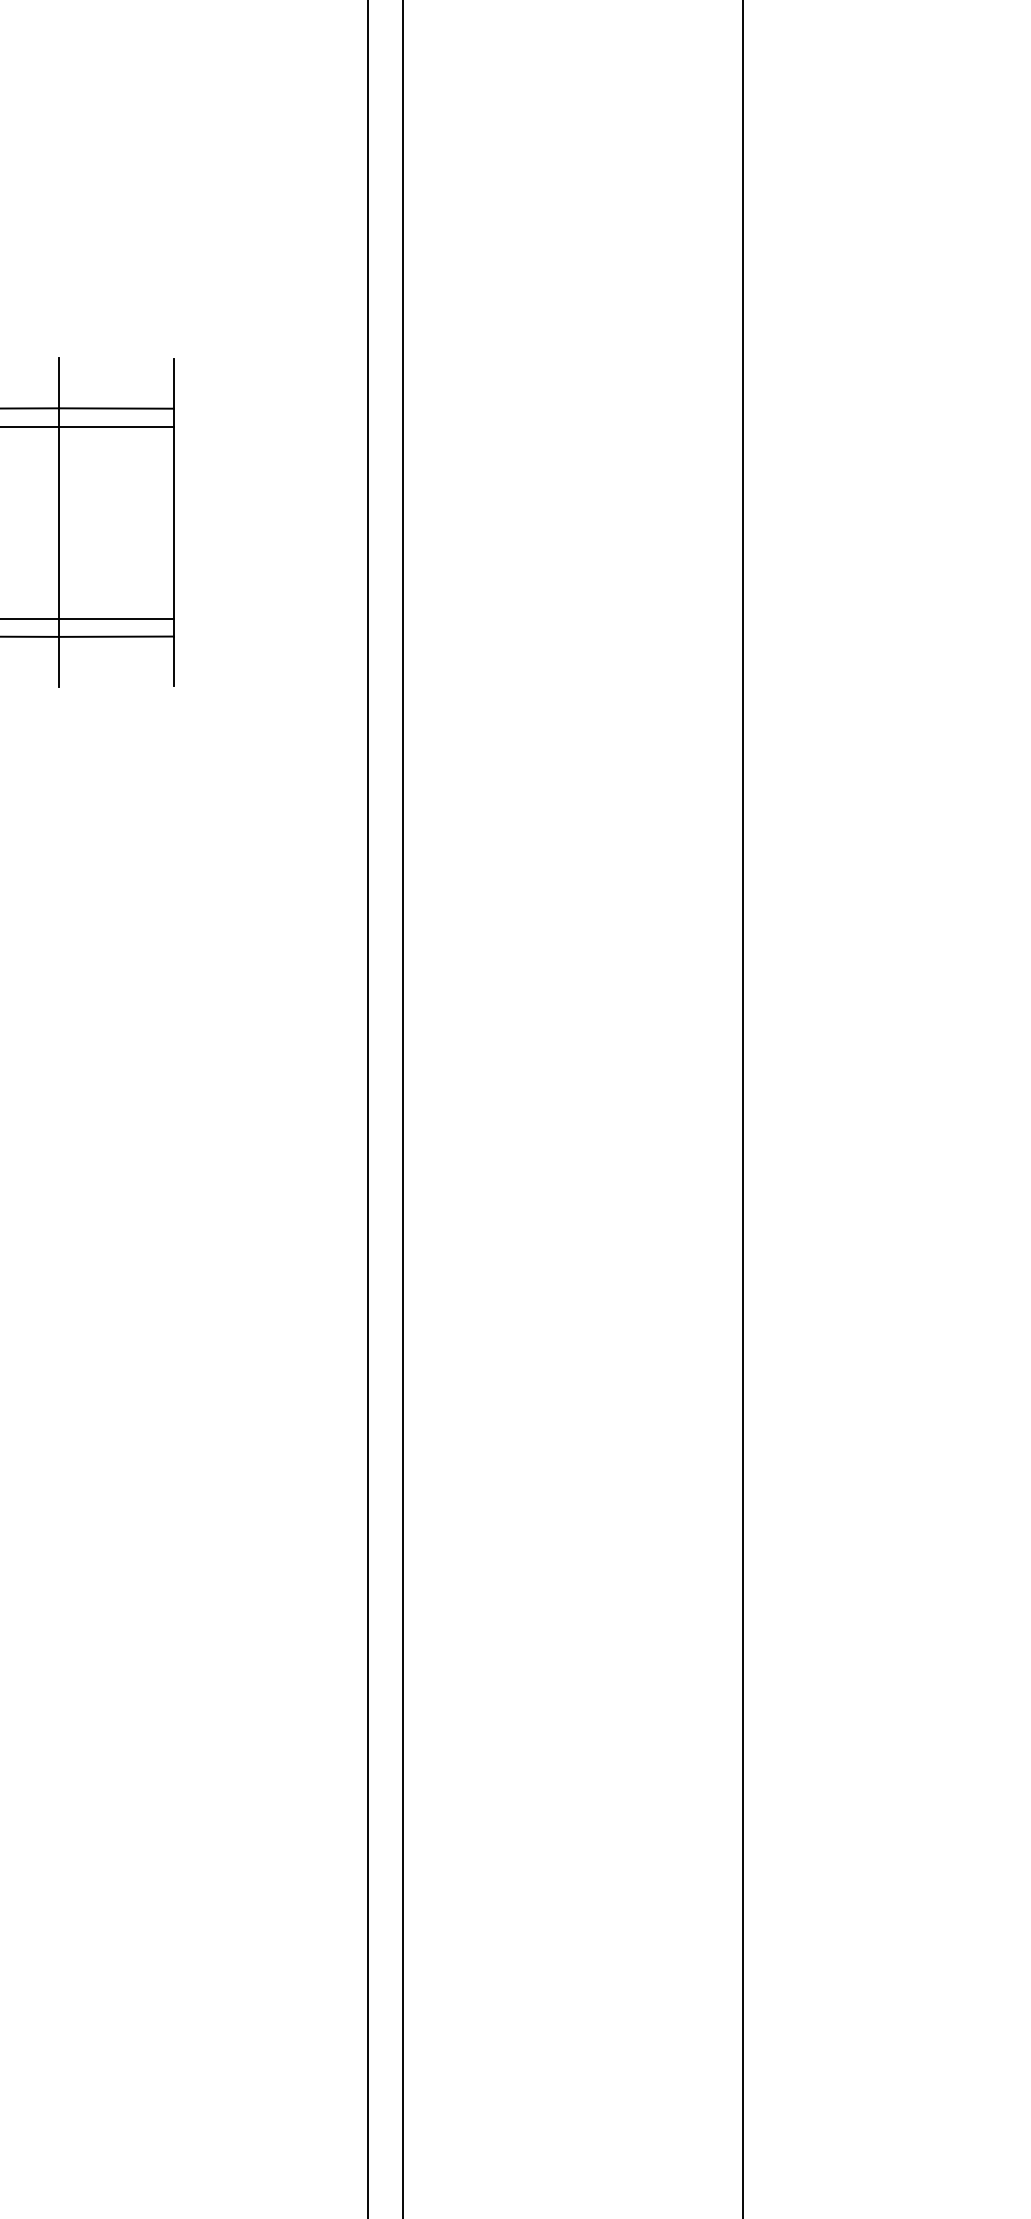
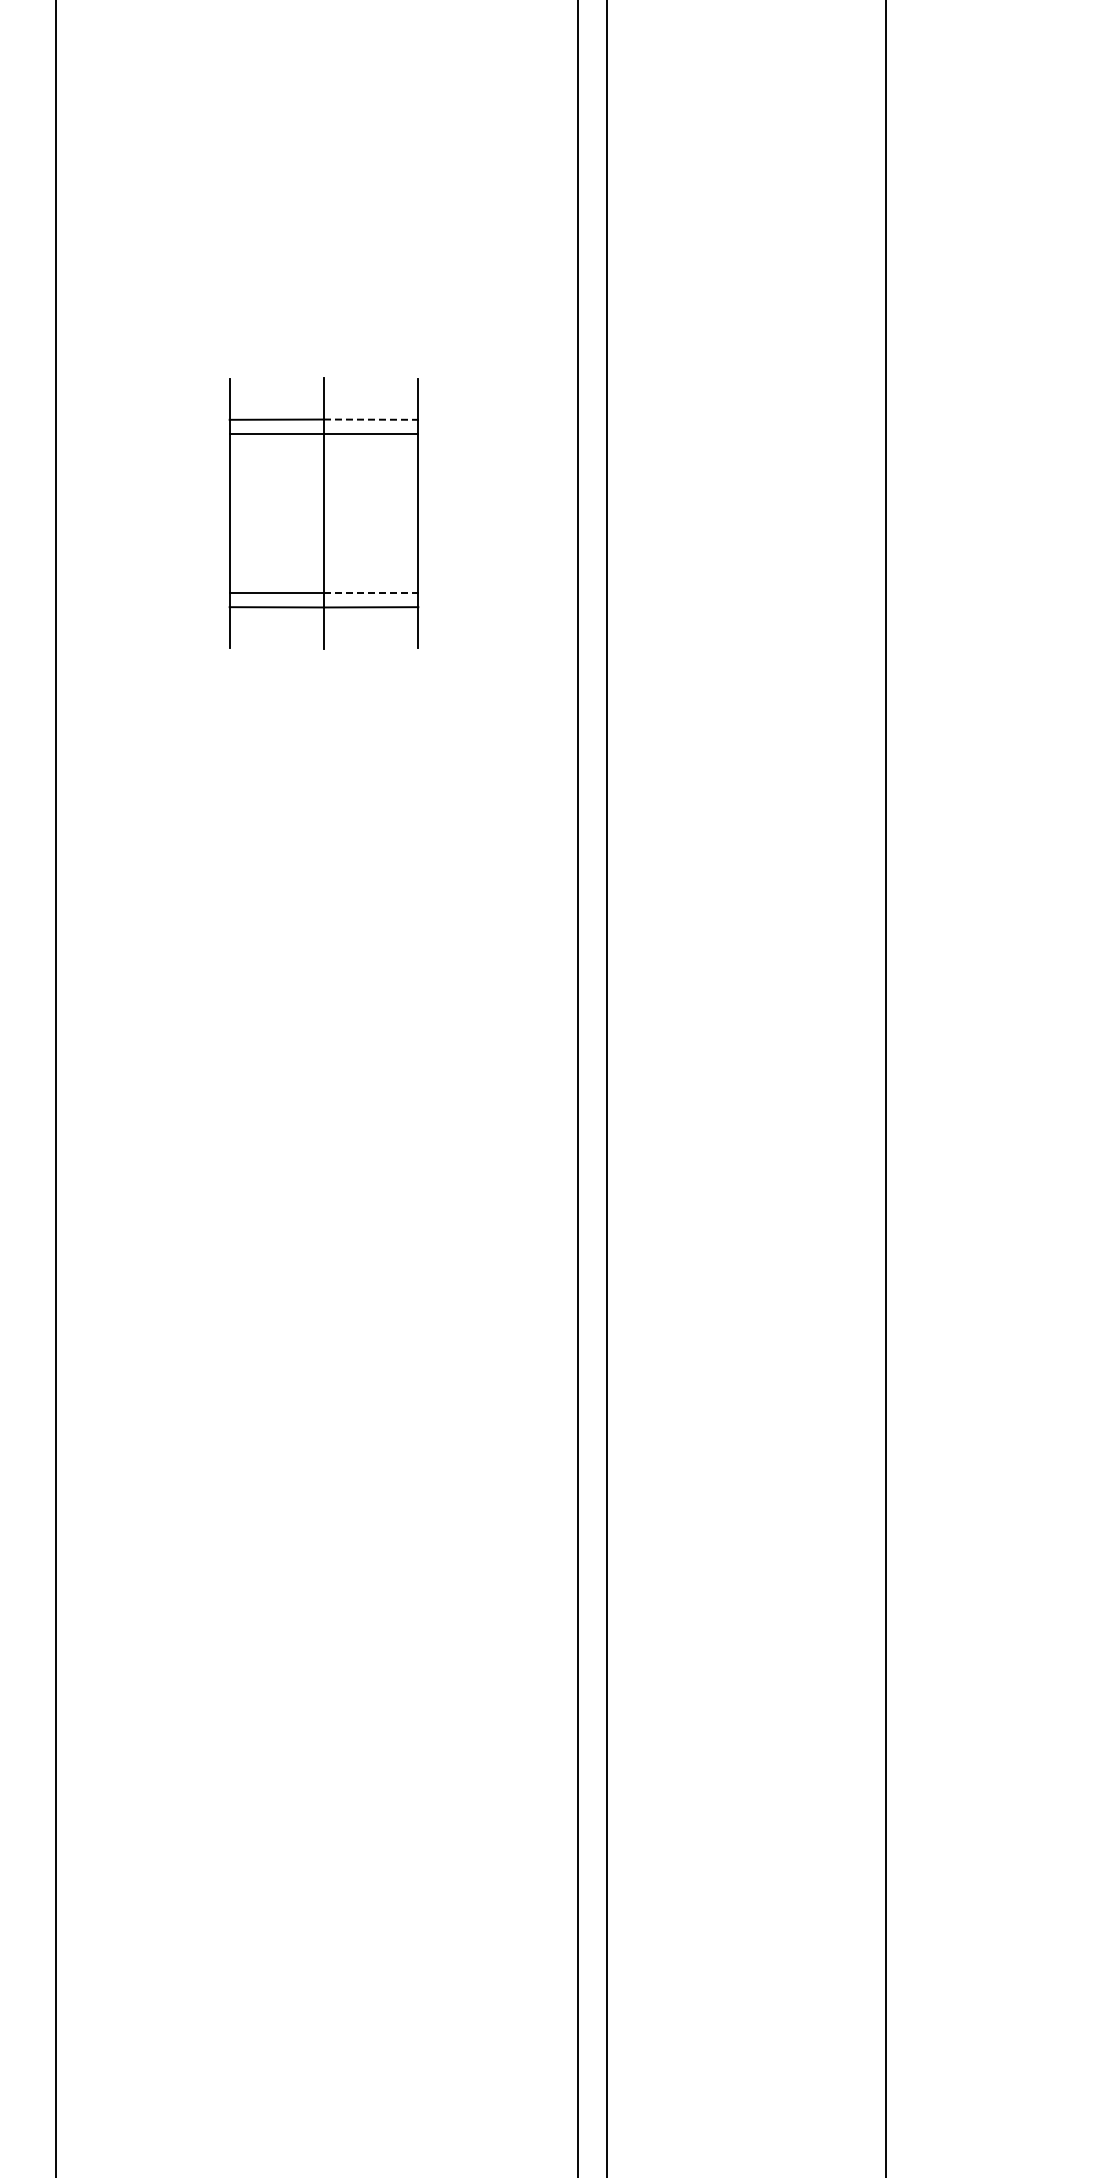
line: (116, 408) -> (371, 419), solid -> dashed
line: (116, 618) -> (371, 592), solid -> dashed

